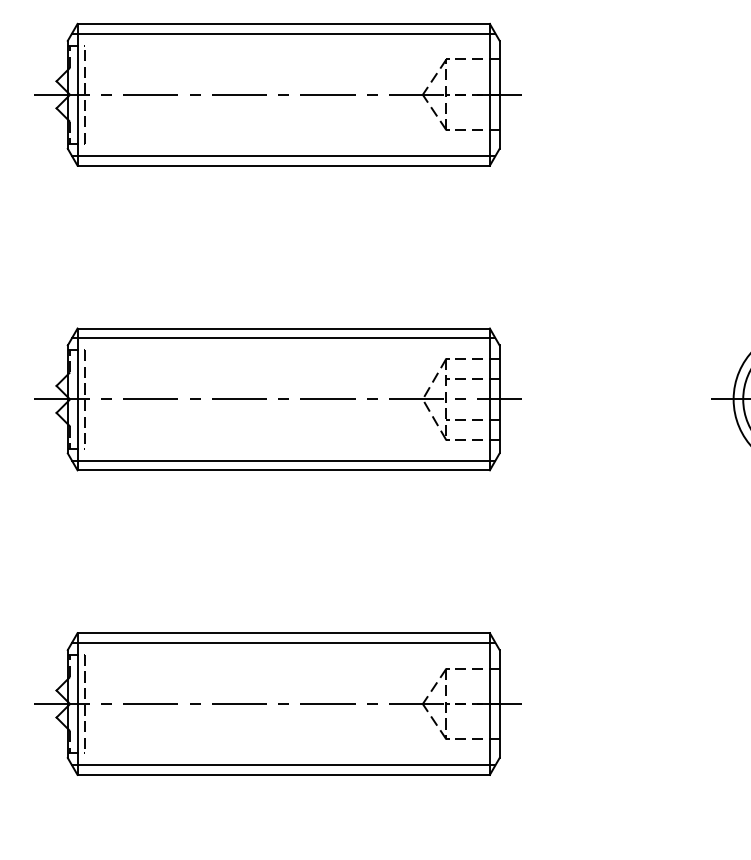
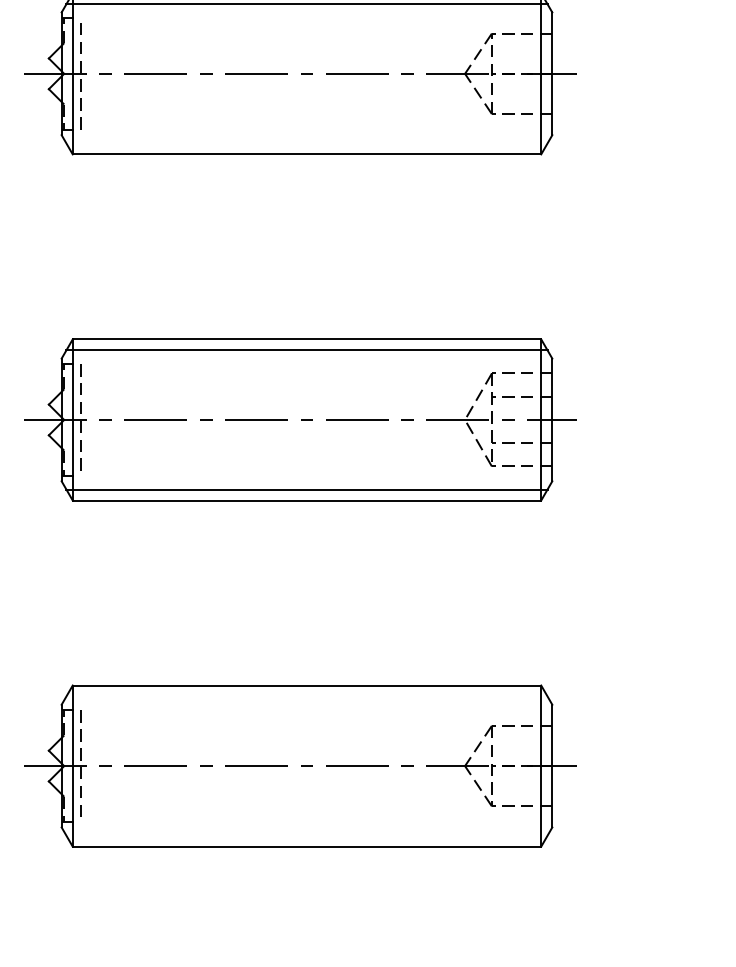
line: (283, 156) -> (306, 143), removed
line: (283, 642) -> (306, 696), removed
line: (283, 765) -> (306, 835), removed

